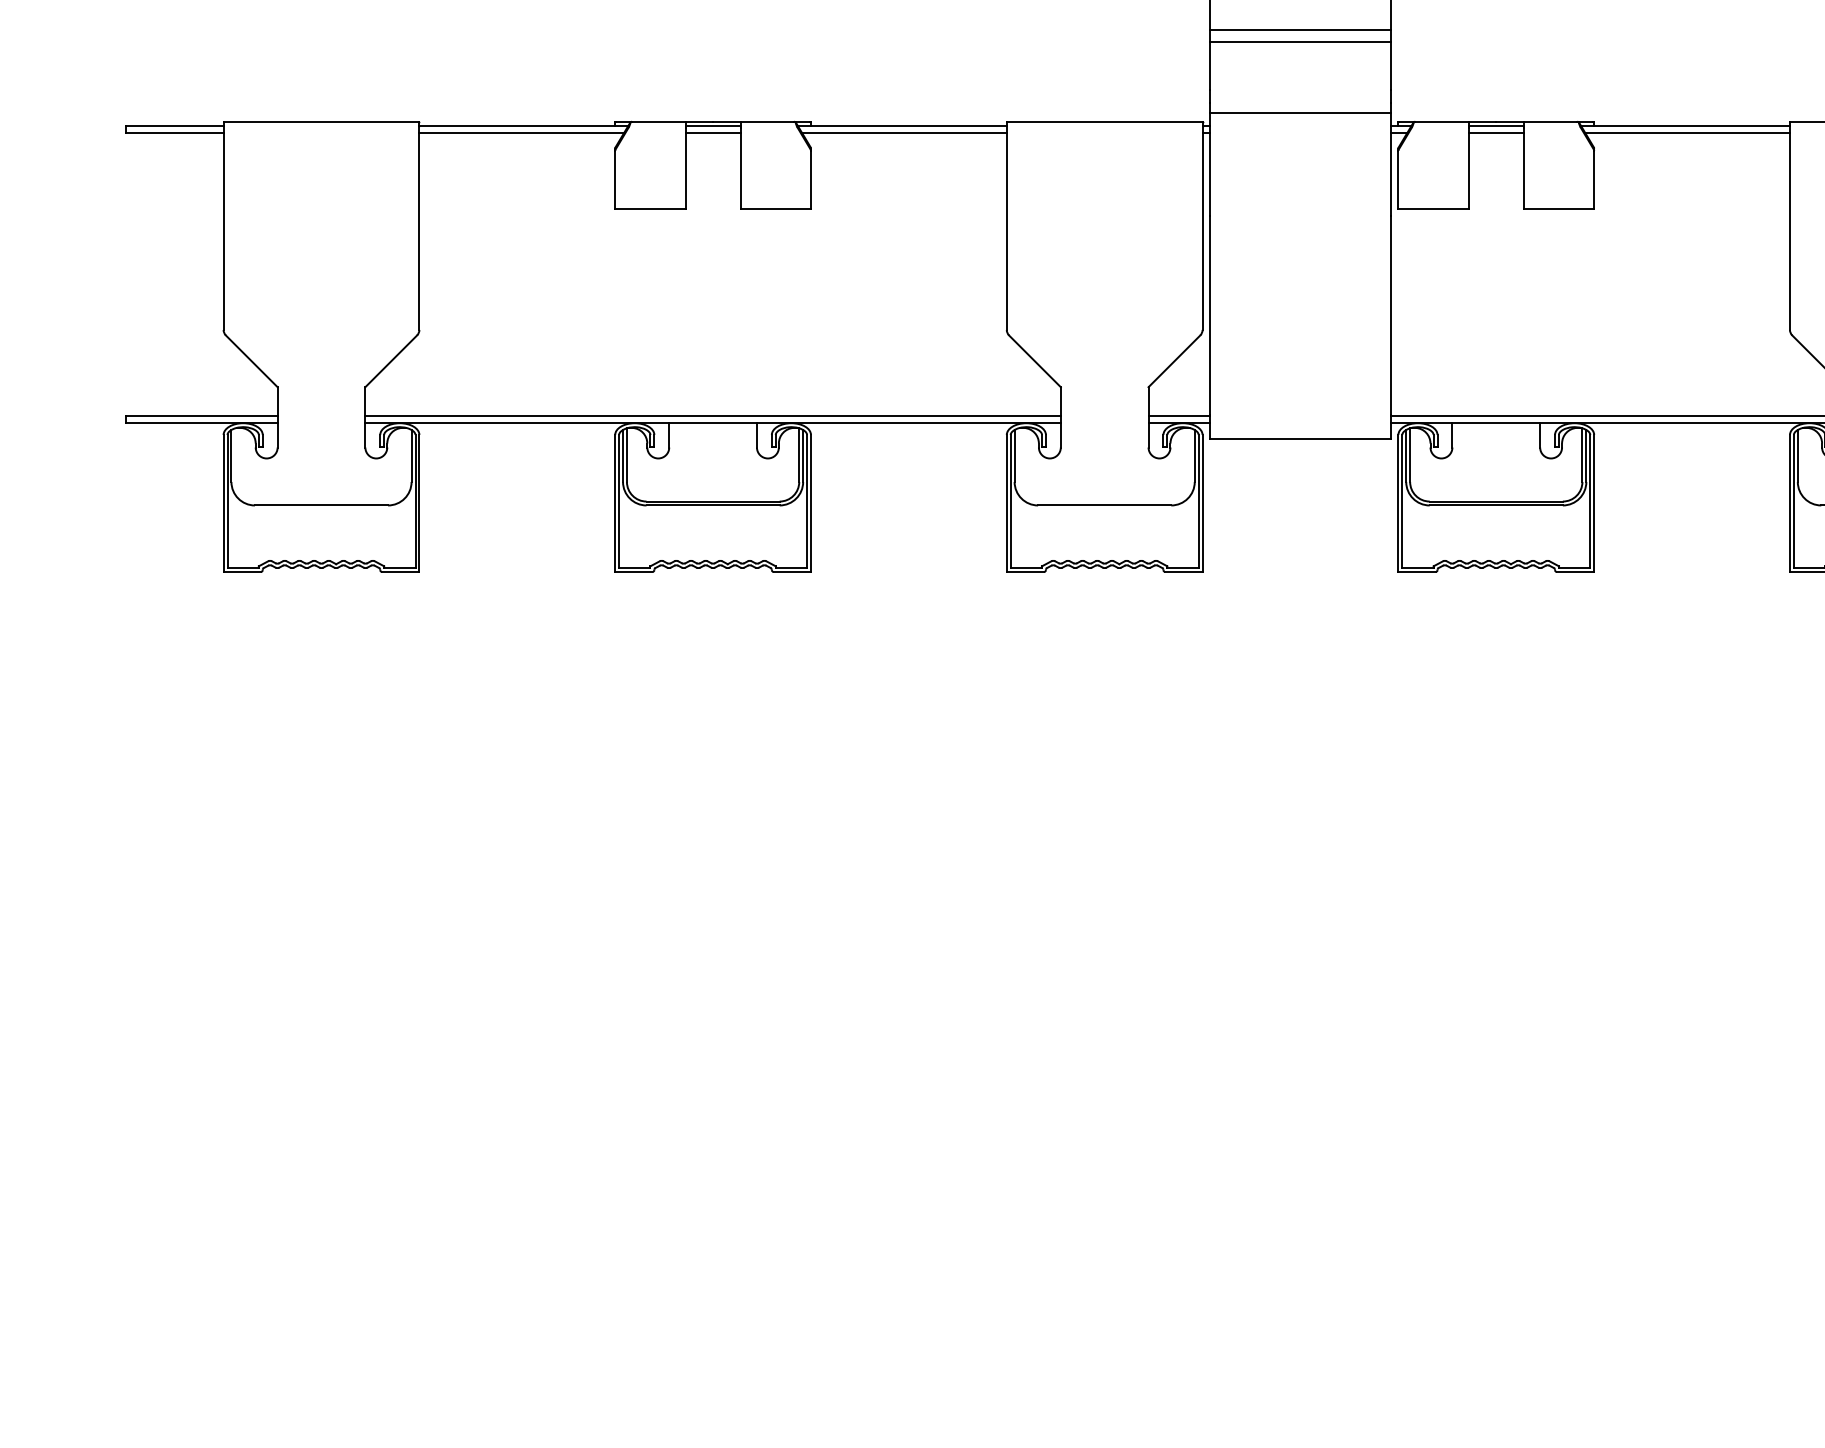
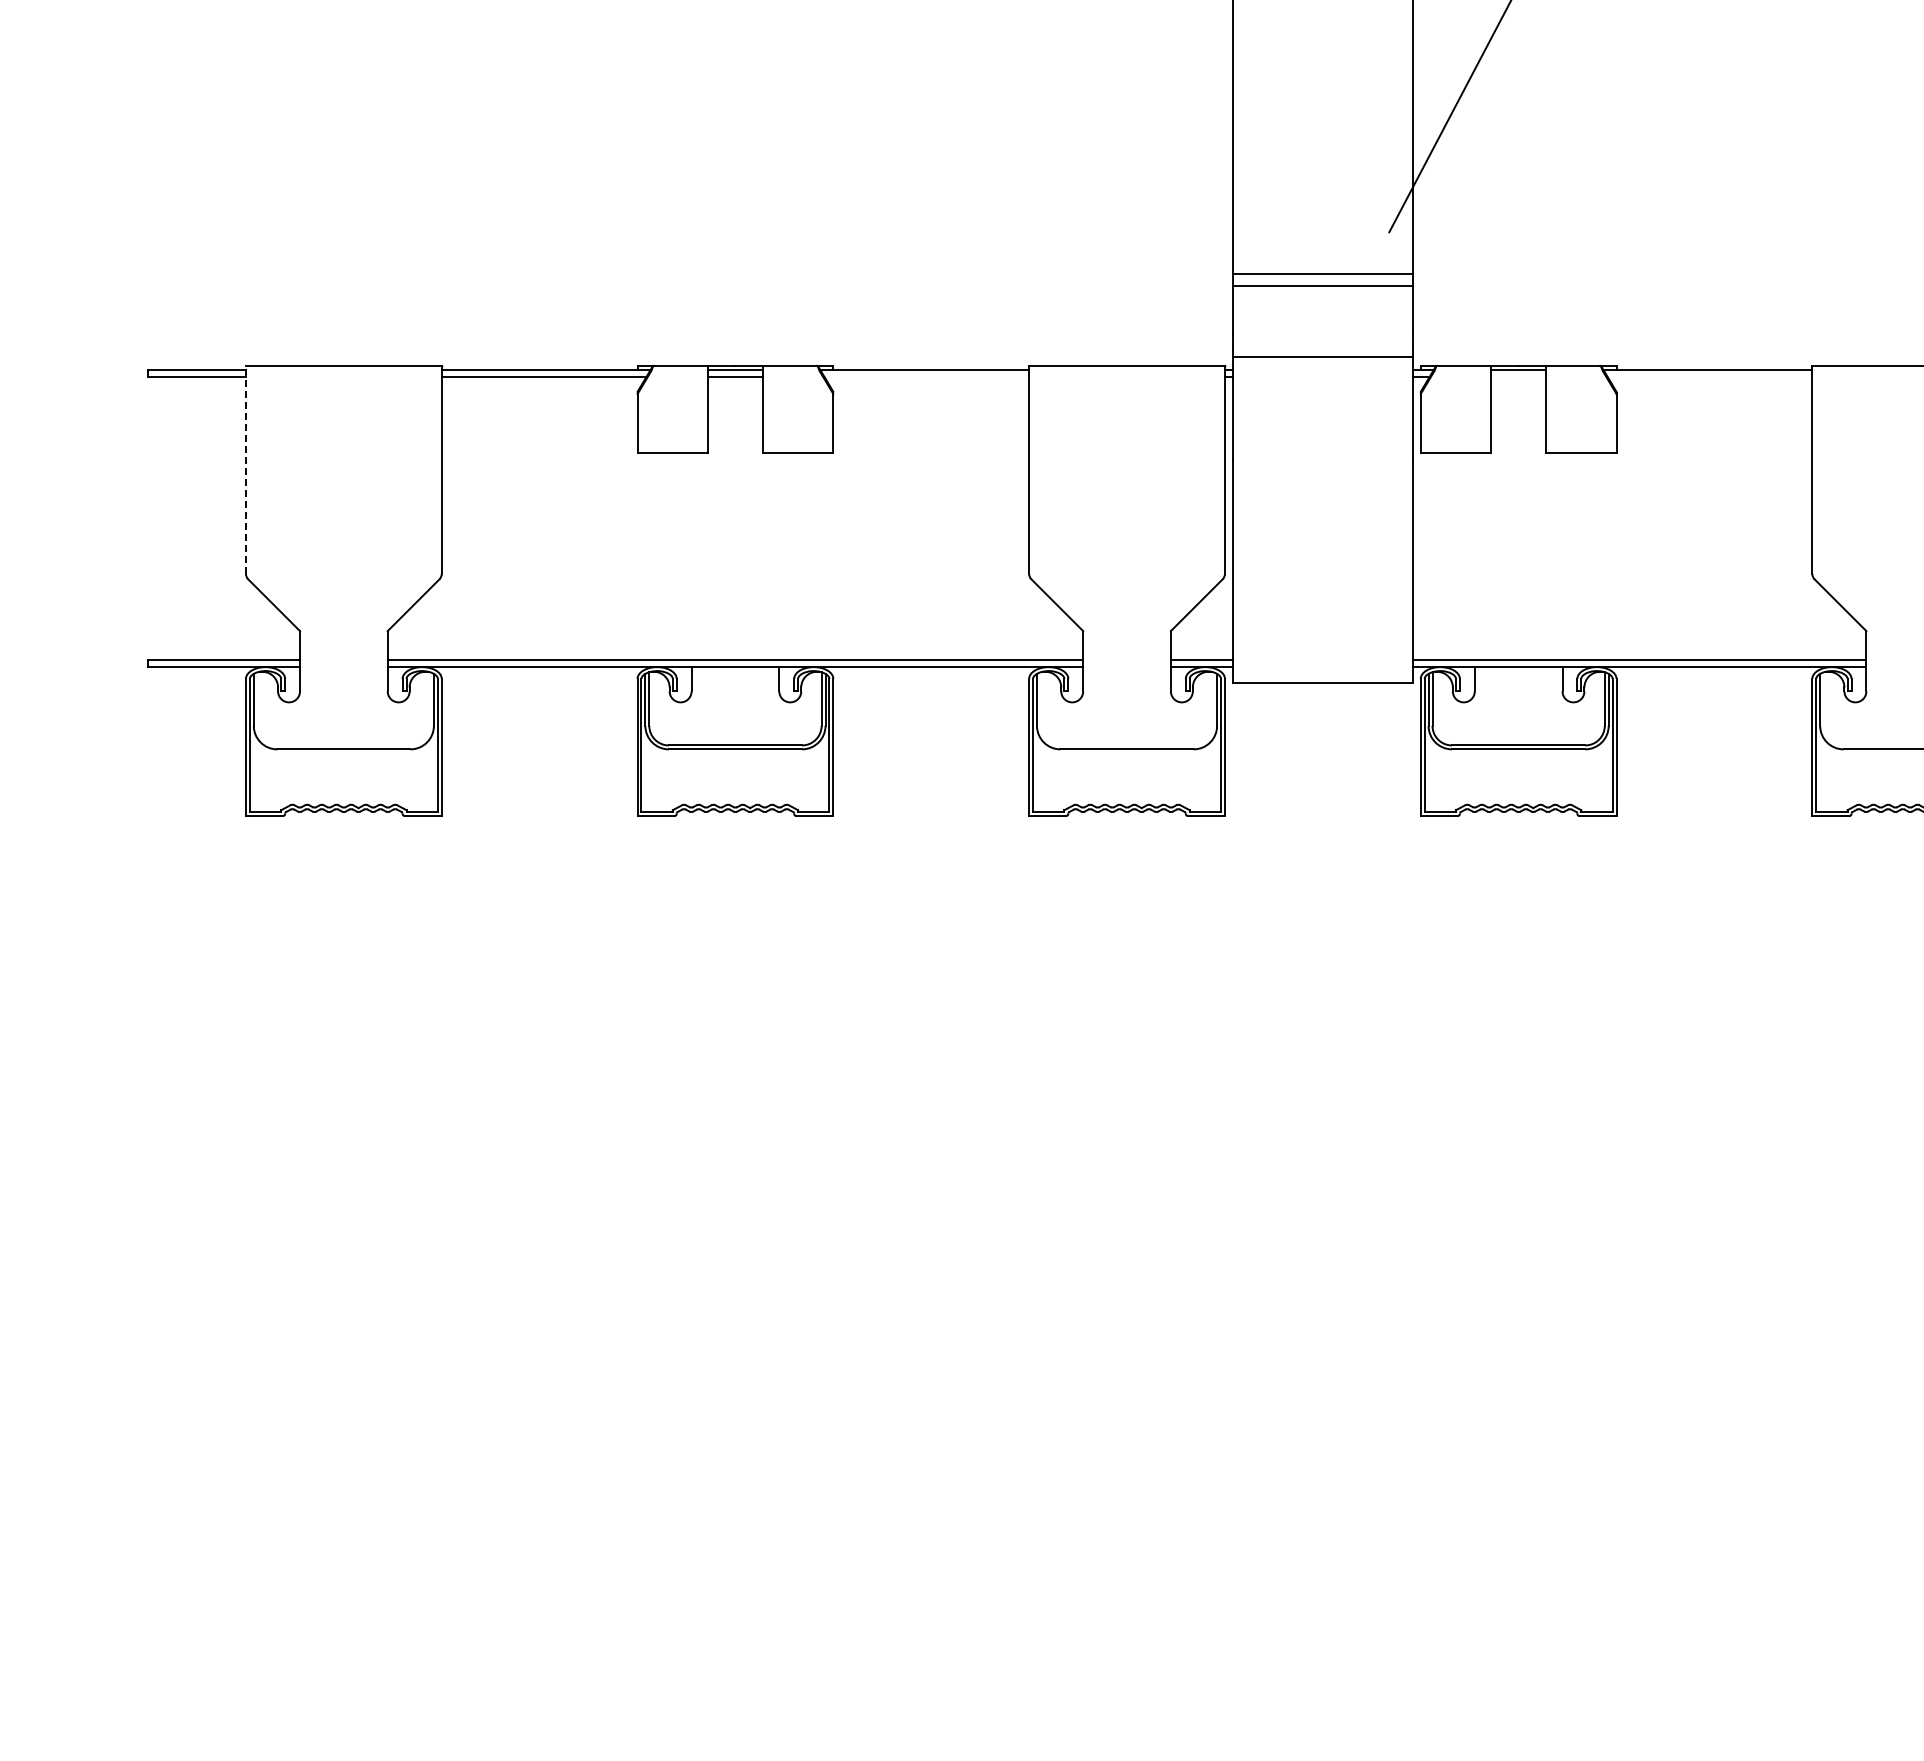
line: (904, 132) -> (926, 376), removed
line: (1496, 132) -> (1518, 376), removed
line: (1687, 132) -> (1709, 376), removed
line: (223, 225) -> (245, 469), solid -> dashed

